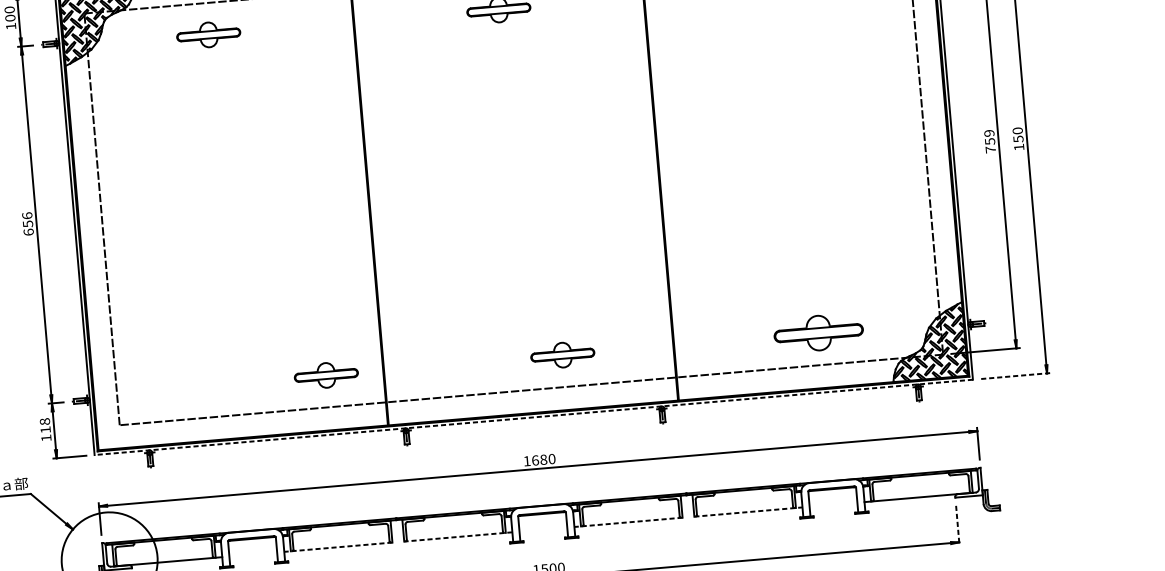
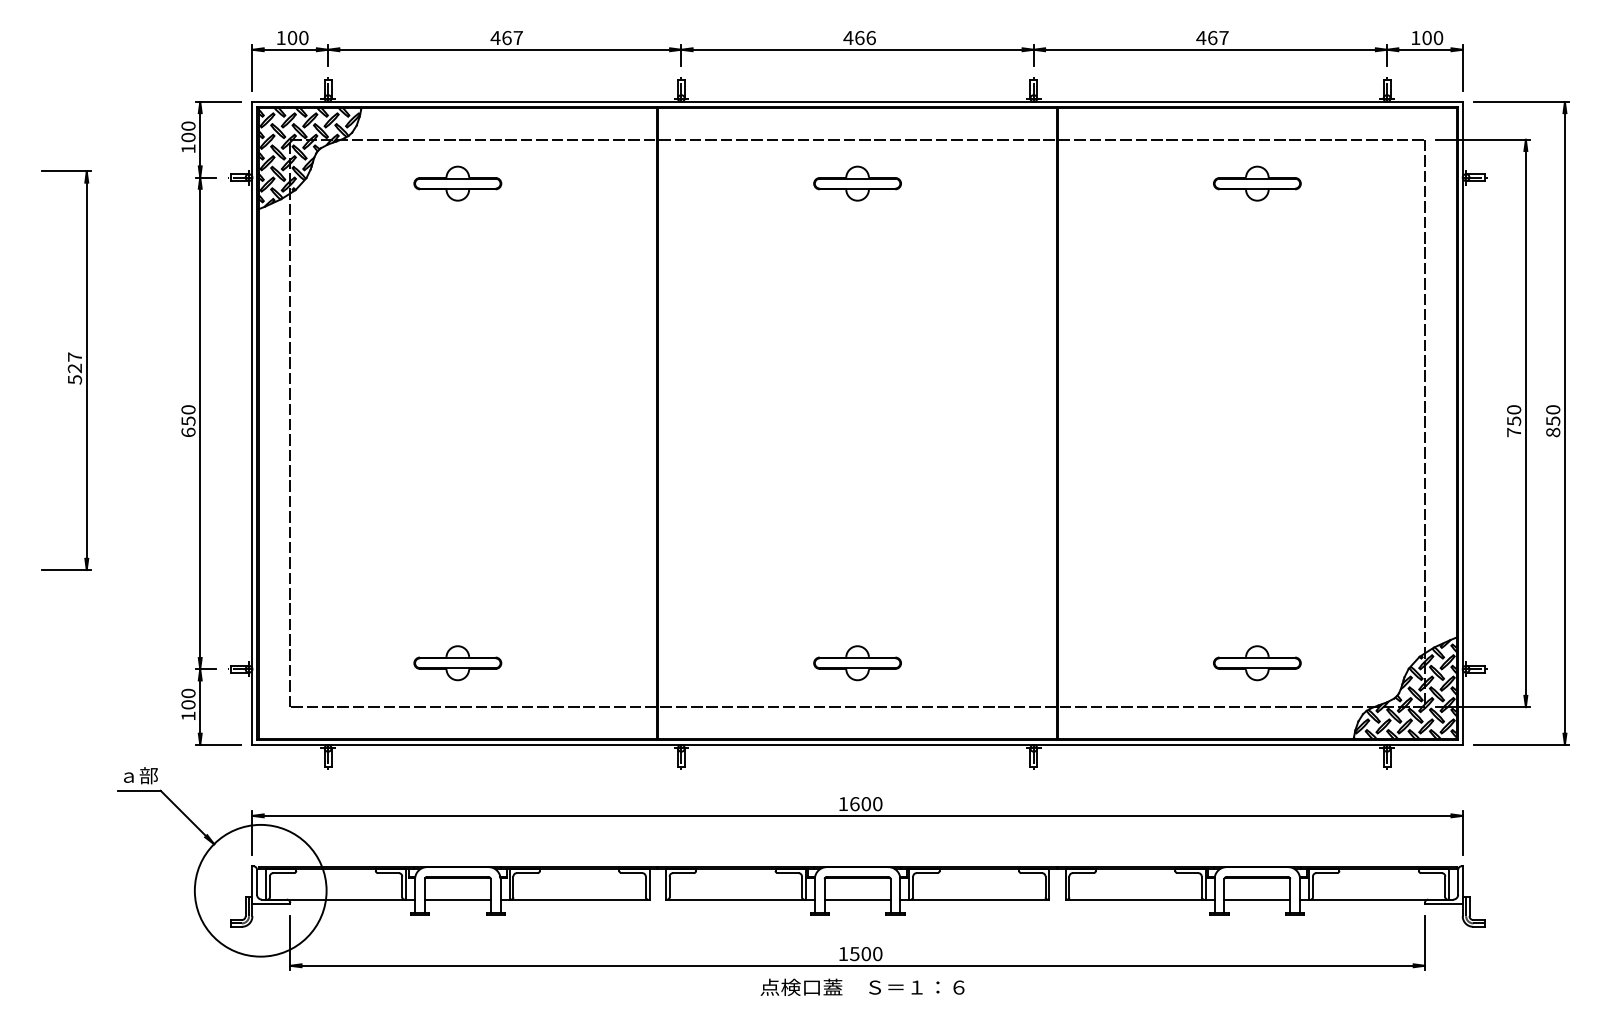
text: (989, 133) -> (1514, 409), 759 -> 750
text: (1019, 147) -> (1553, 432), 150 -> 850
text: (27, 215) -> (188, 409), 656 -> 650
part: (818, 333) -> (1257, 663), size x0.71
part: (562, 355) -> (857, 663), moved
part: (326, 375) -> (457, 663), moved
line: (1015, 375) -> (1521, 744), dashed -> solid
line: (533, 417) -> (857, 744), dashed -> solid
text: (45, 425) -> (188, 698), 118 -> 100
text: (543, 459) -> (866, 803), 1680 -> 1600
line: (833, 504) -> (1257, 899), added
line: (748, 511) -> (1140, 899), dashed -> solid
line: (628, 522) -> (974, 899), dashed -> solid
line: (957, 526) -> (1424, 943), dashed -> solid
line: (543, 529) -> (857, 899), added
line: (458, 536) -> (740, 899), dashed -> solid
line: (338, 547) -> (575, 899), dashed -> solid
line: (253, 554) -> (457, 899), added

